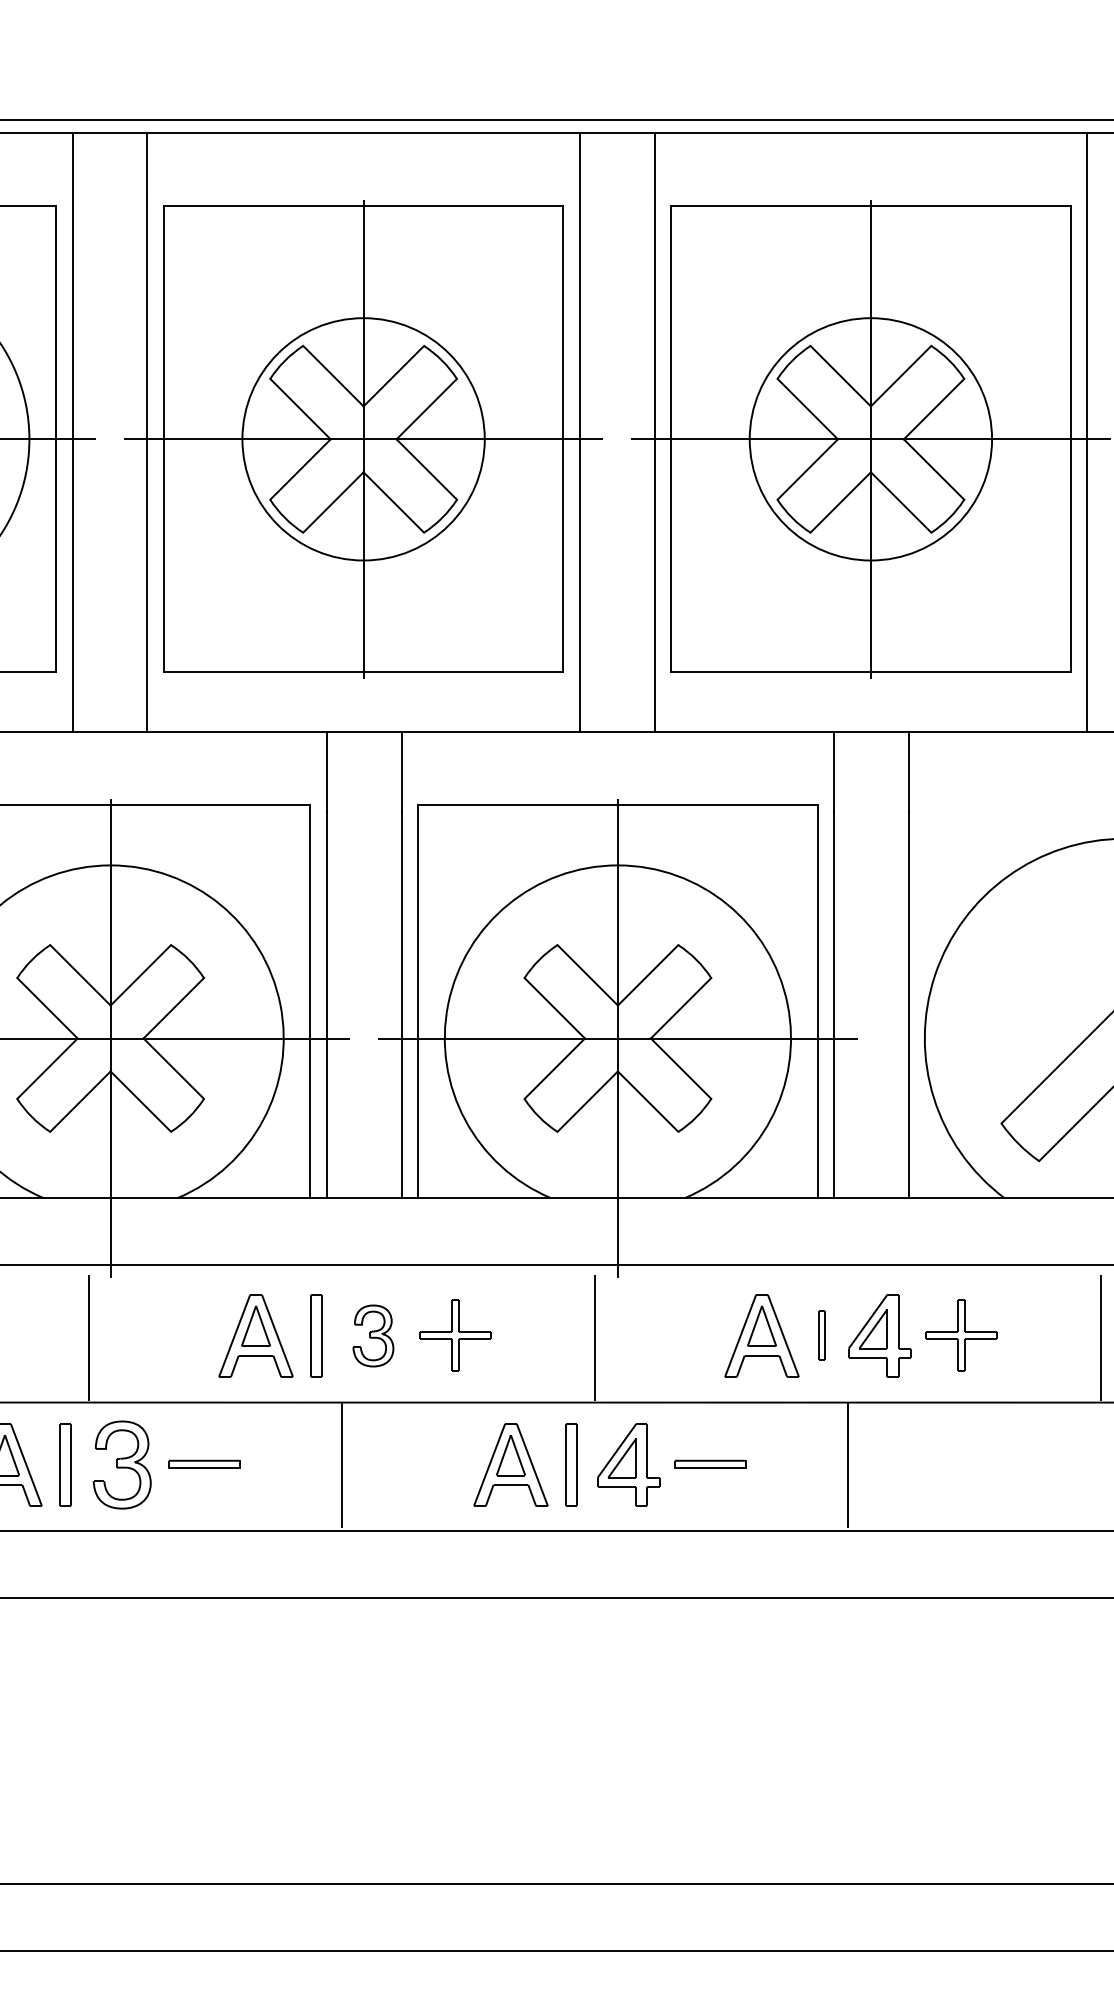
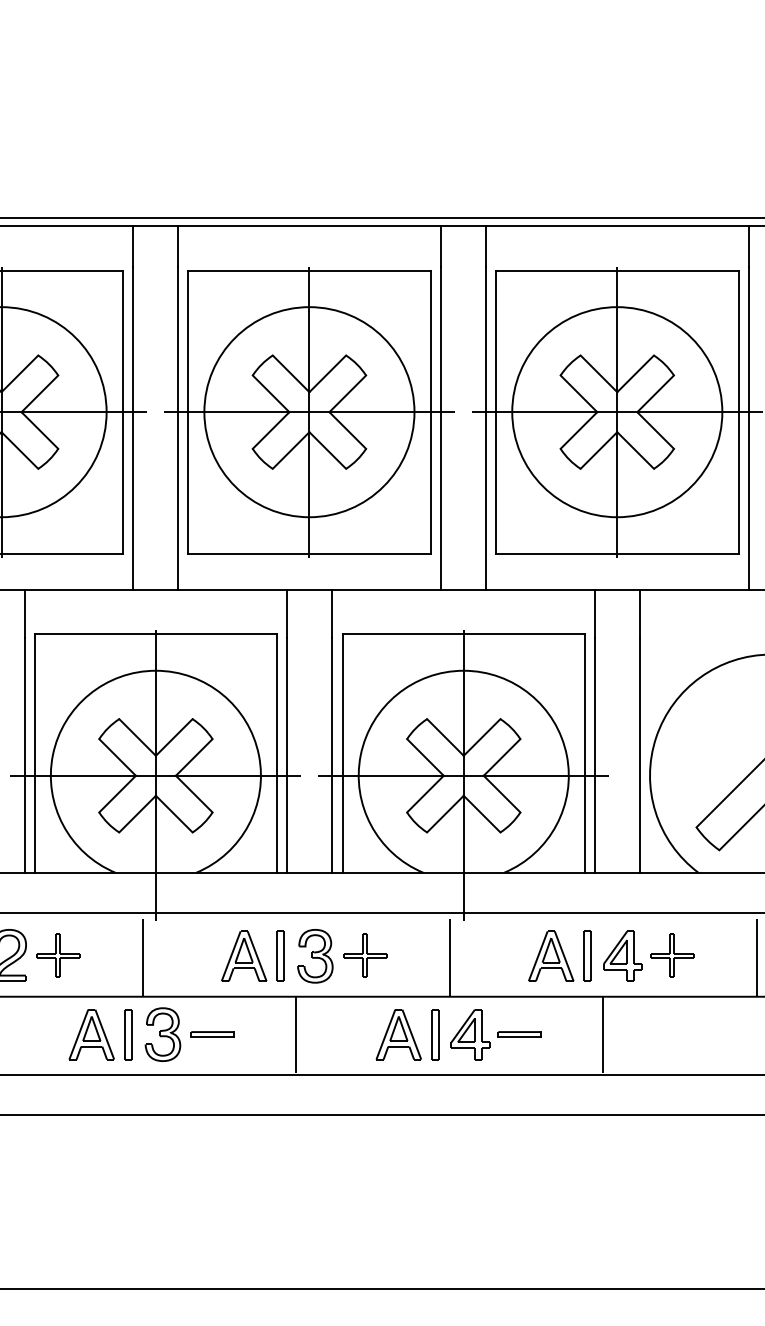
circle: (363, 439) -> (309, 412), size x1.43
circle: (871, 439) -> (617, 412), size x1.43
part: (821, 1334) -> (587, 955), size x1.67
part: (373, 1336) -> (315, 956), size x1.43

